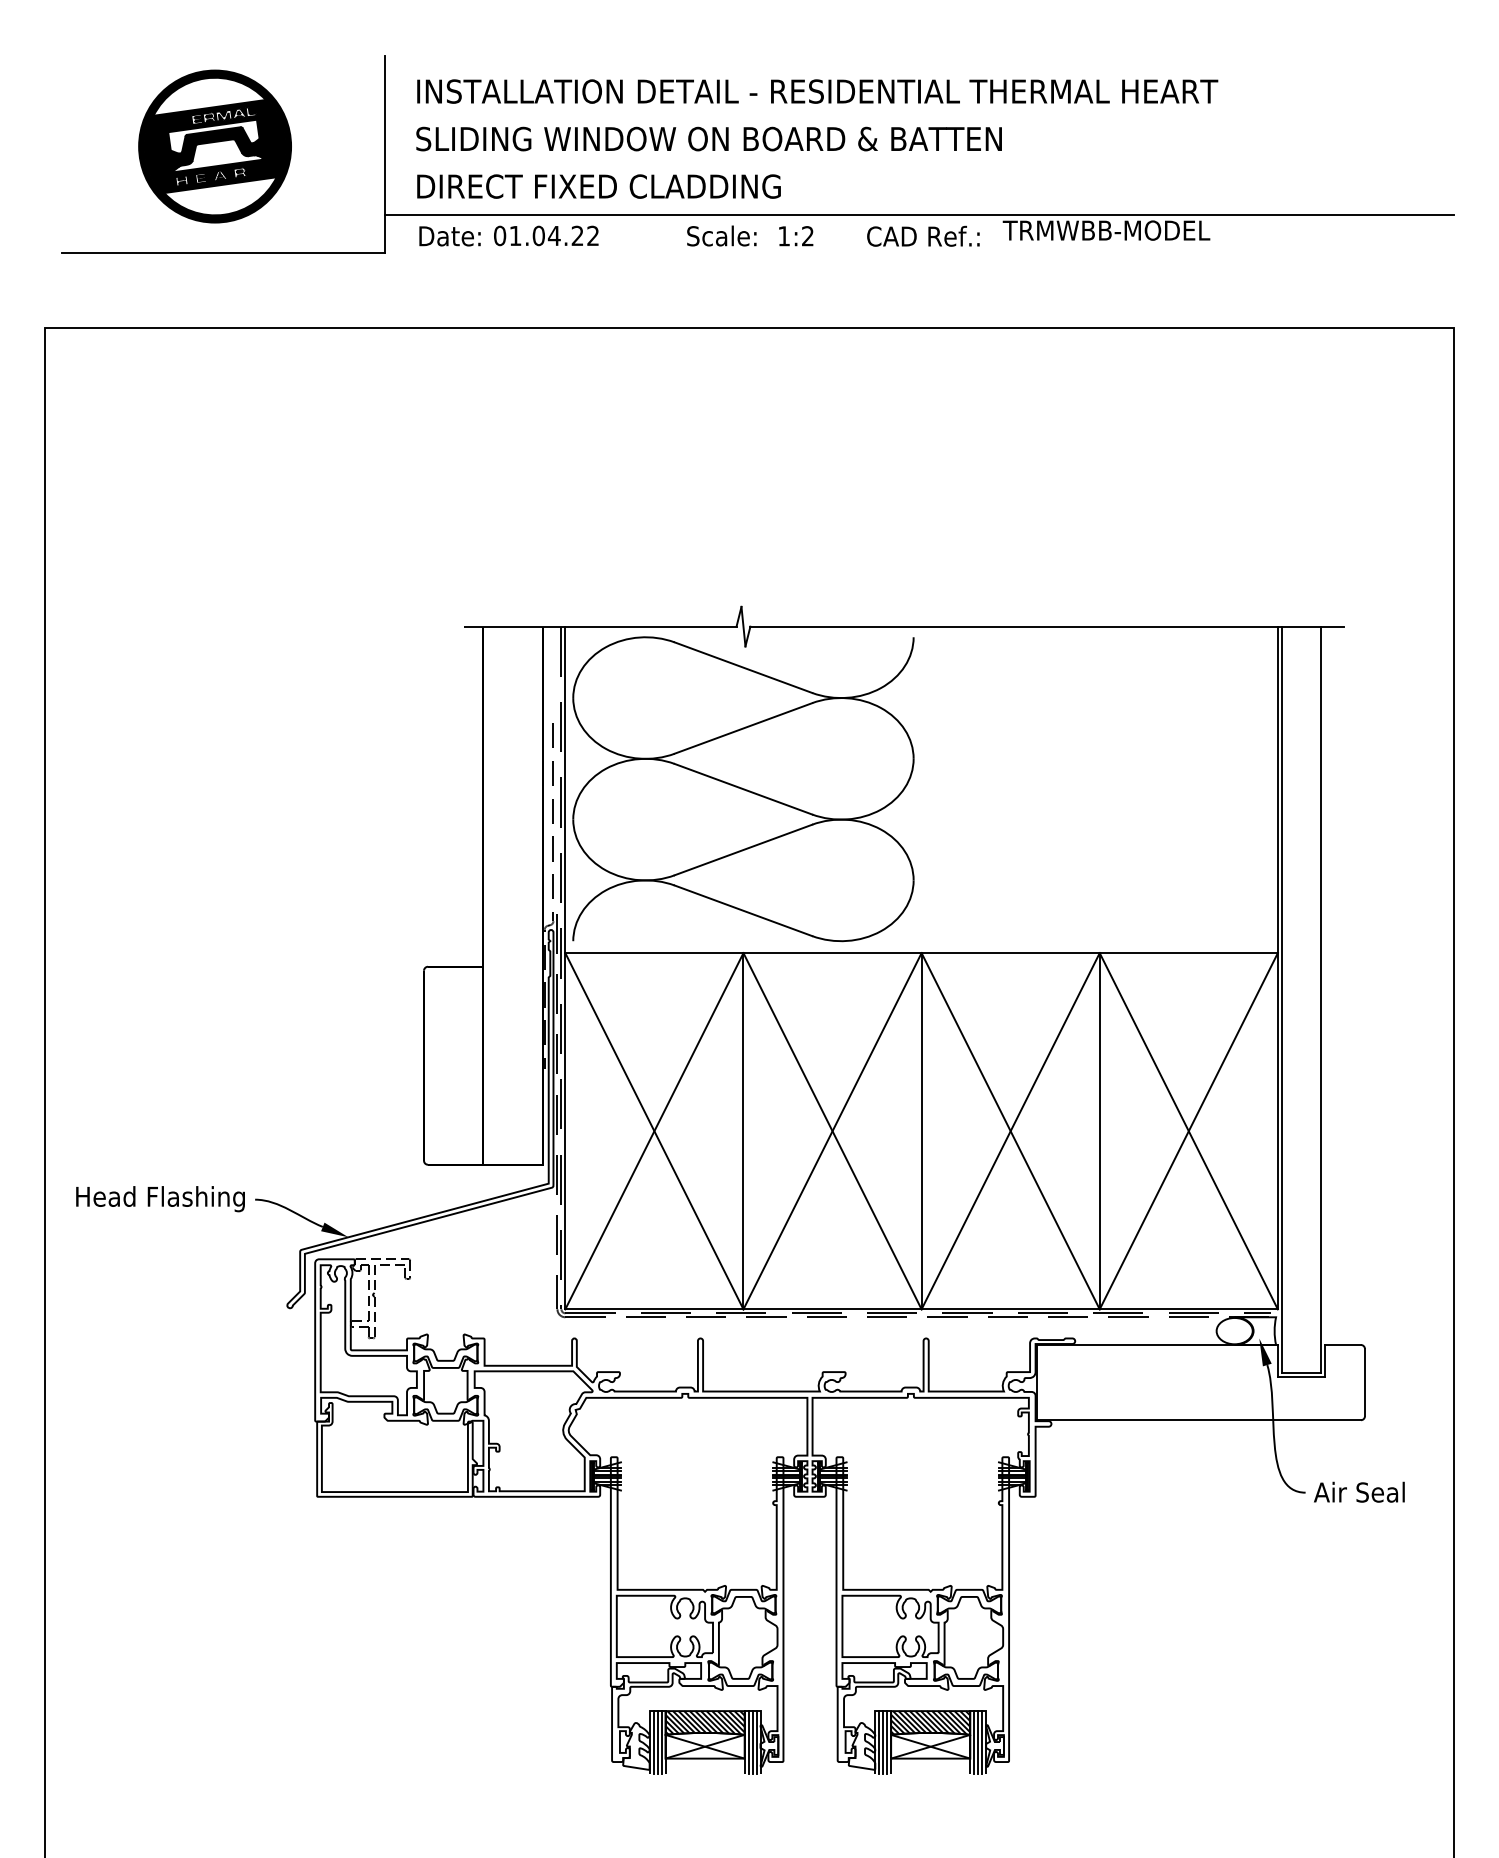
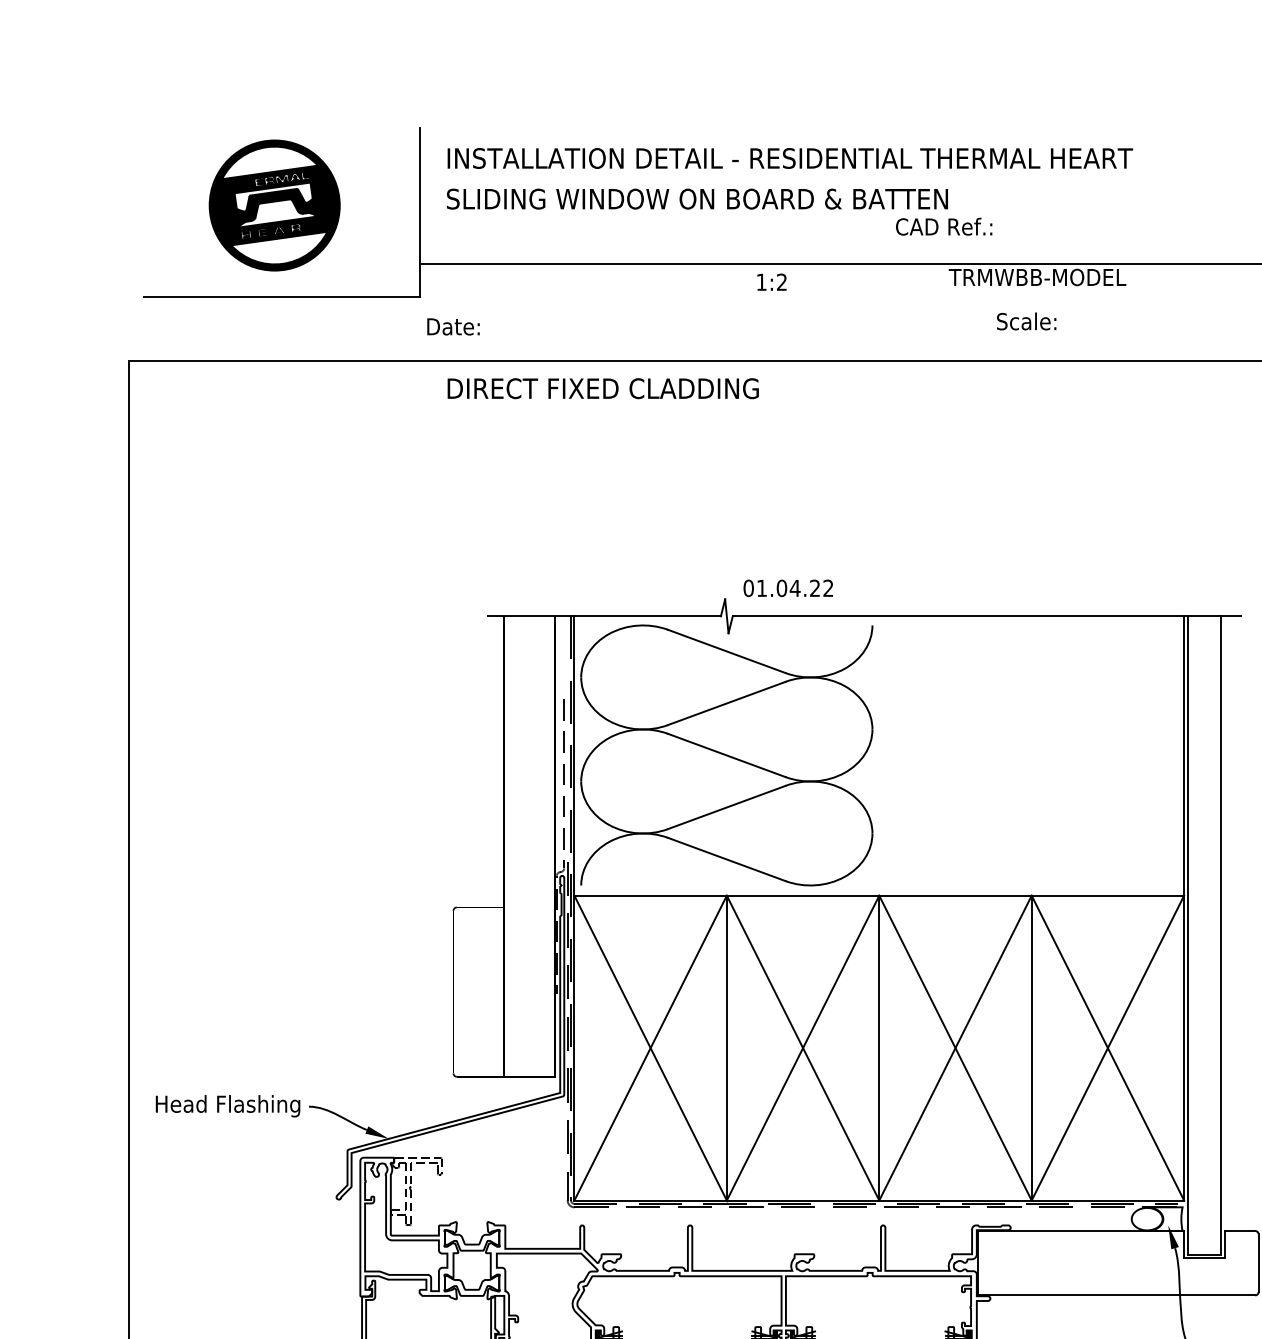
text: (598, 186) -> (602, 388), moved
text: (546, 235) -> (788, 587), moved
text: (721, 235) -> (1026, 321), moved
text: (923, 235) -> (944, 226), moved
text: (449, 236) -> (453, 326), moved

